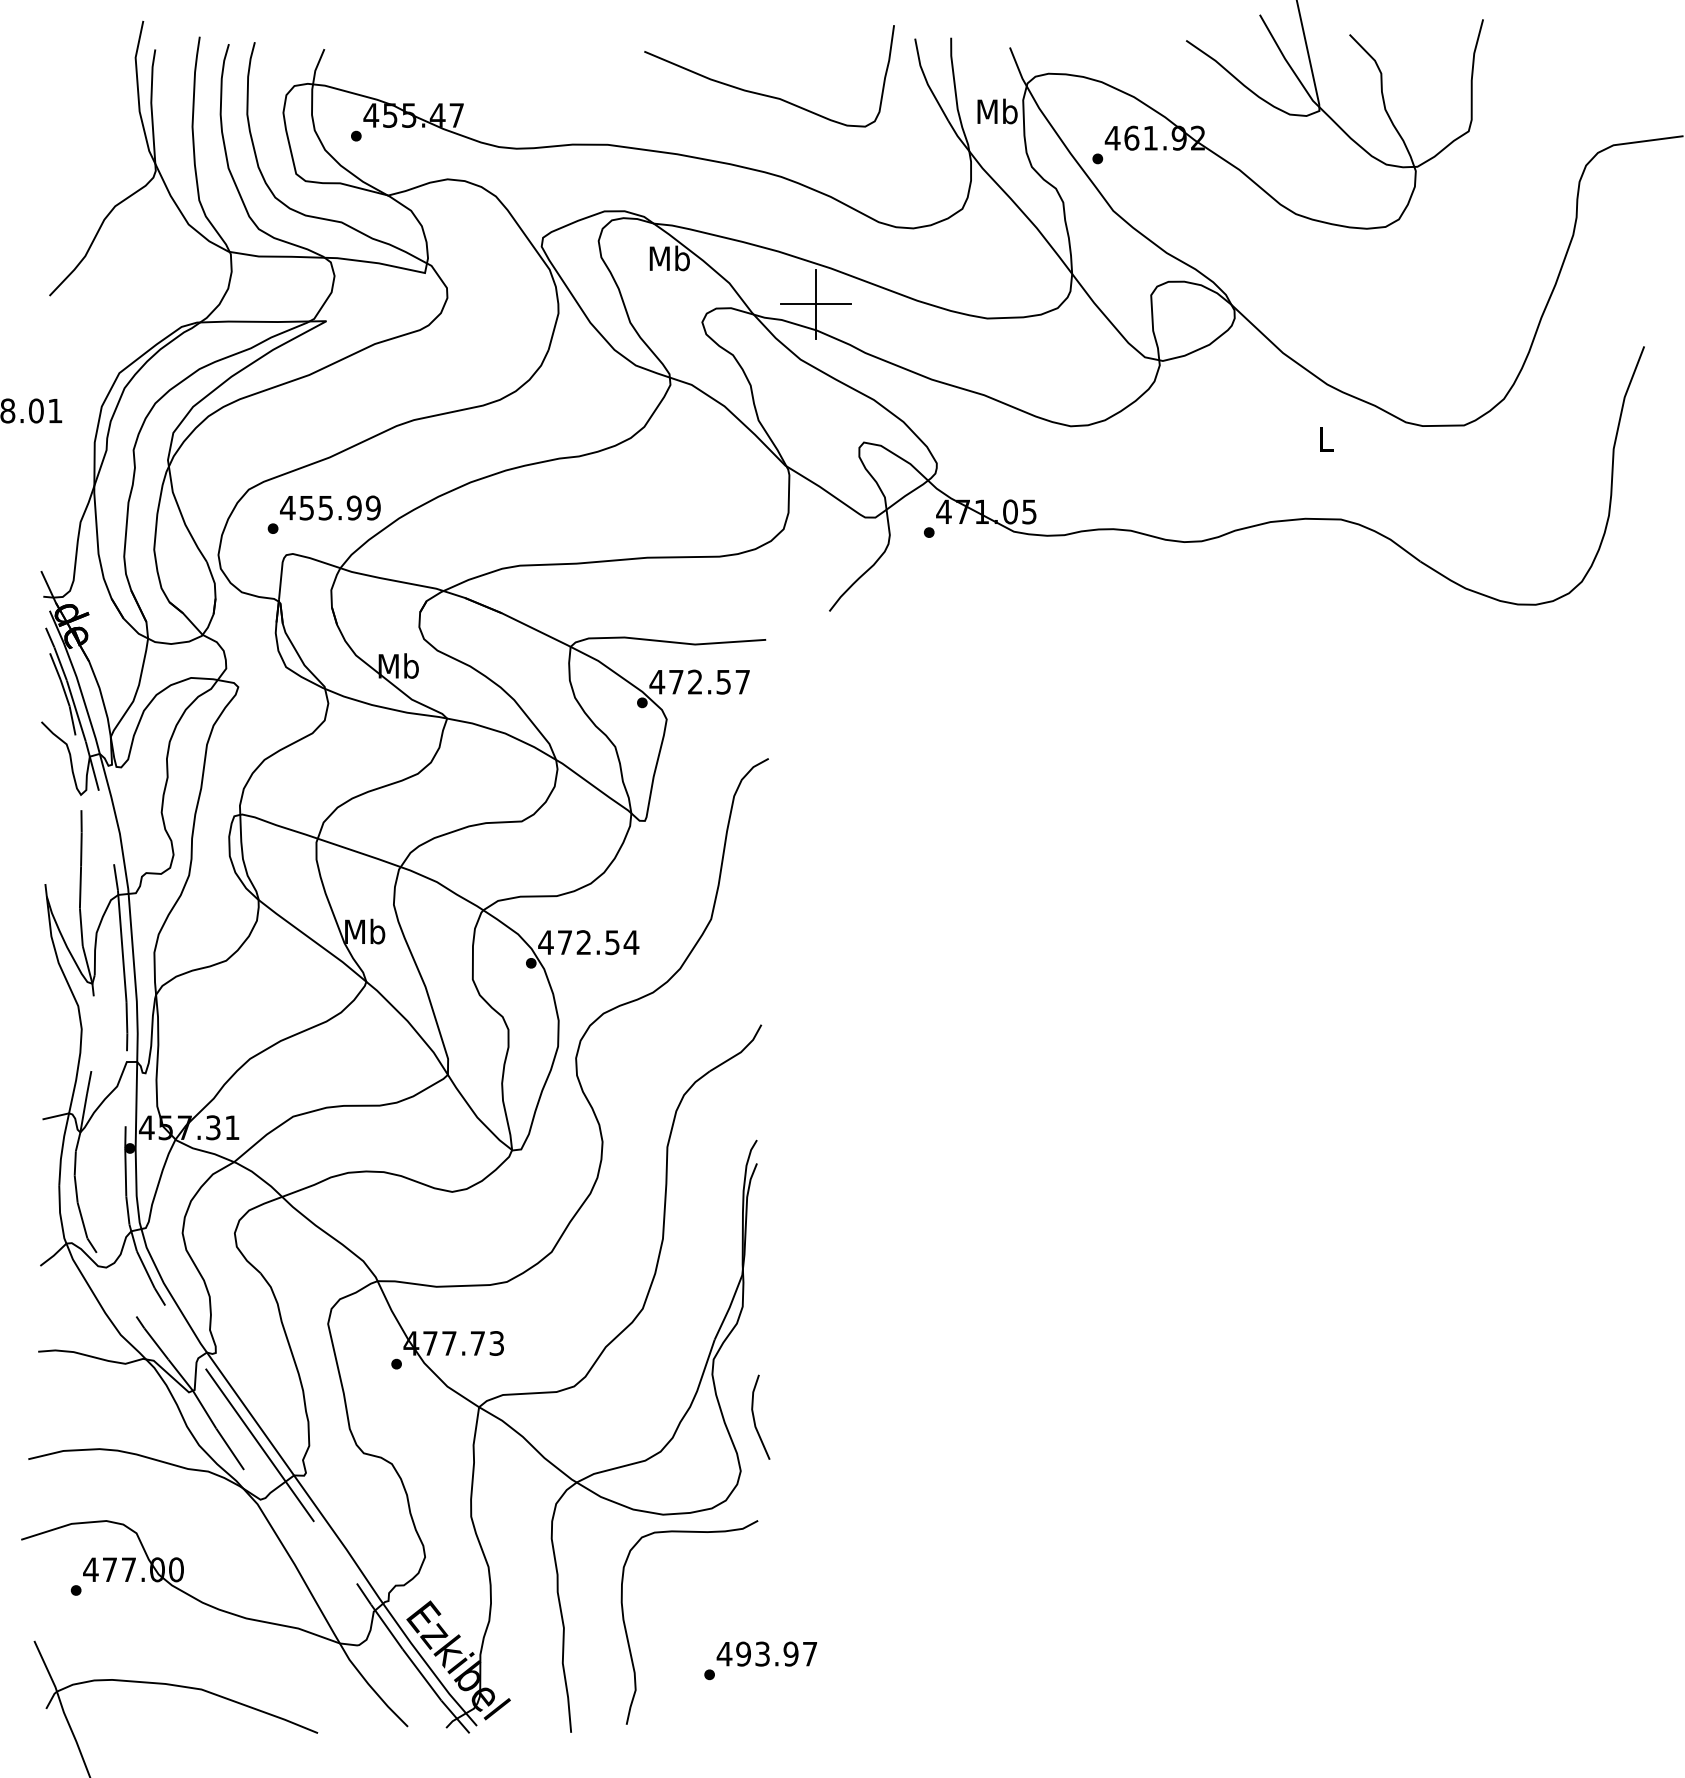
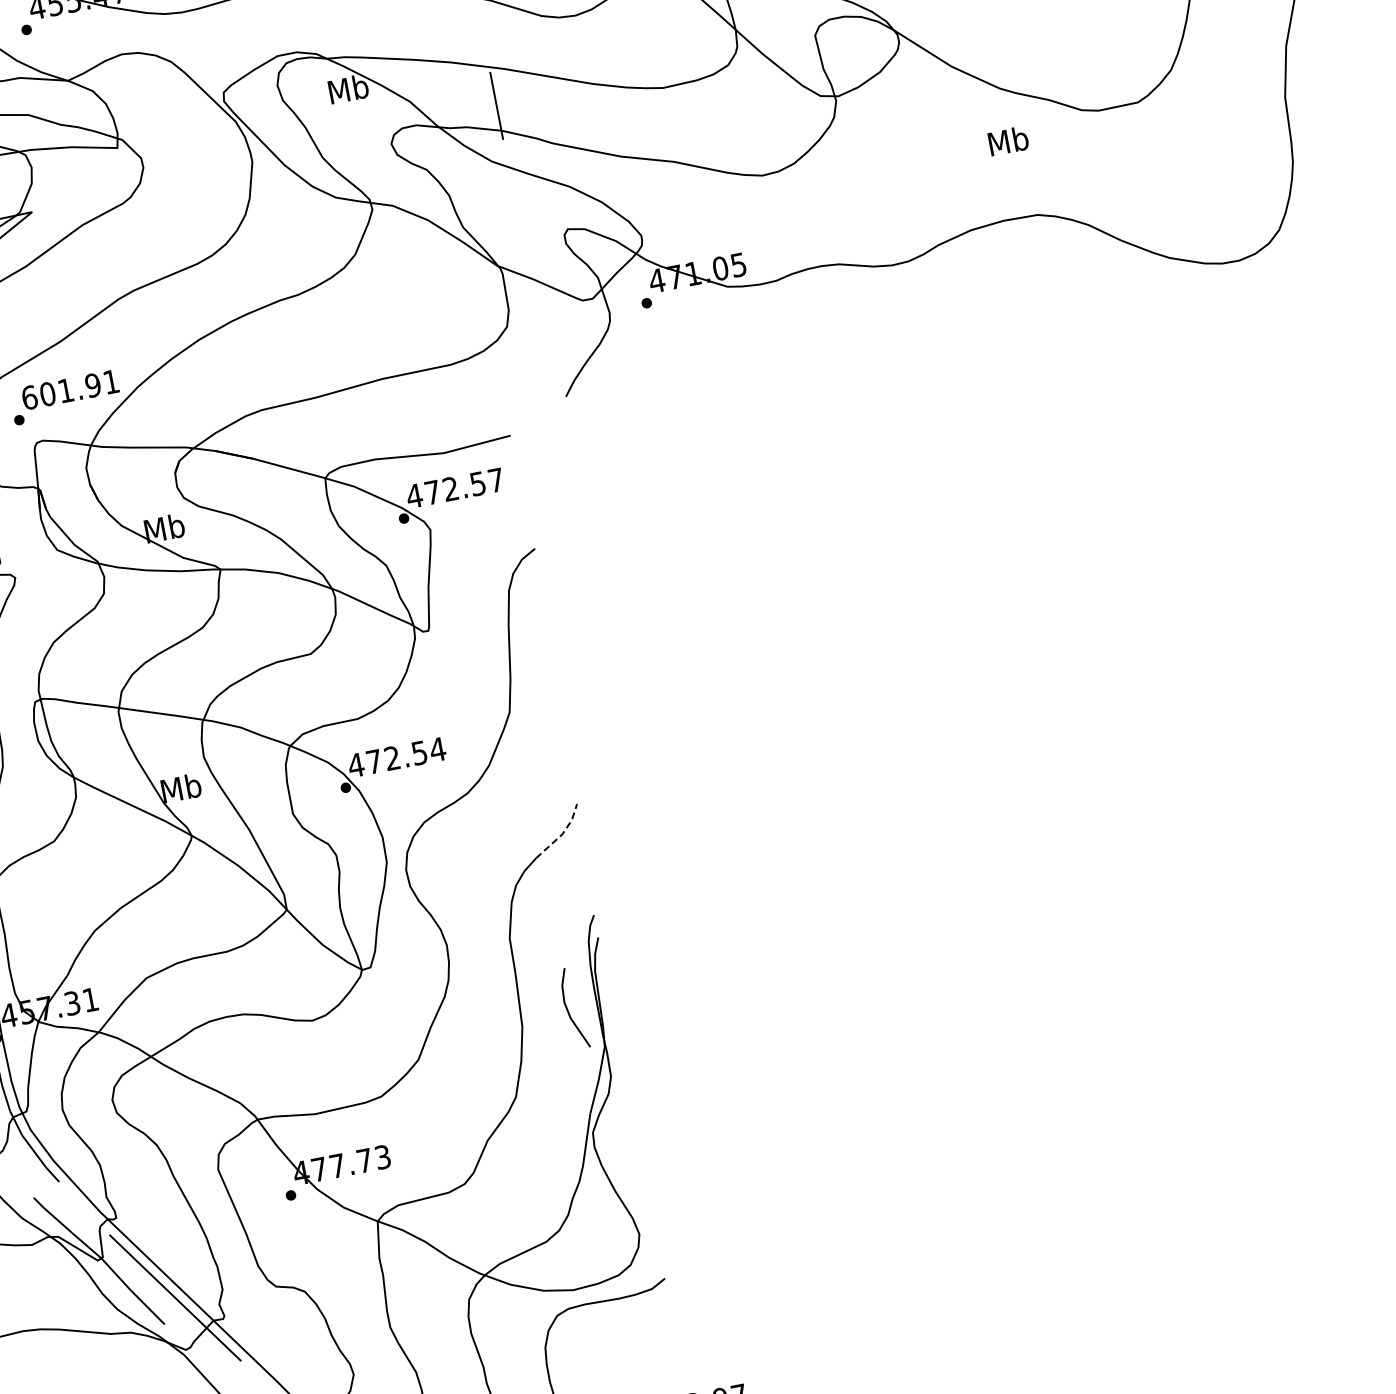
line: (815, 304) -> (496, 106), removed
text: (1326, 438) -> (1008, 140), L -> Mb
text: (330, 507) -> (70, 389), 455.99 -> 601.91
line: (740, 1052) -> (562, 834), solid -> dashed
line: (754, 1416) -> (567, 1008), moved

